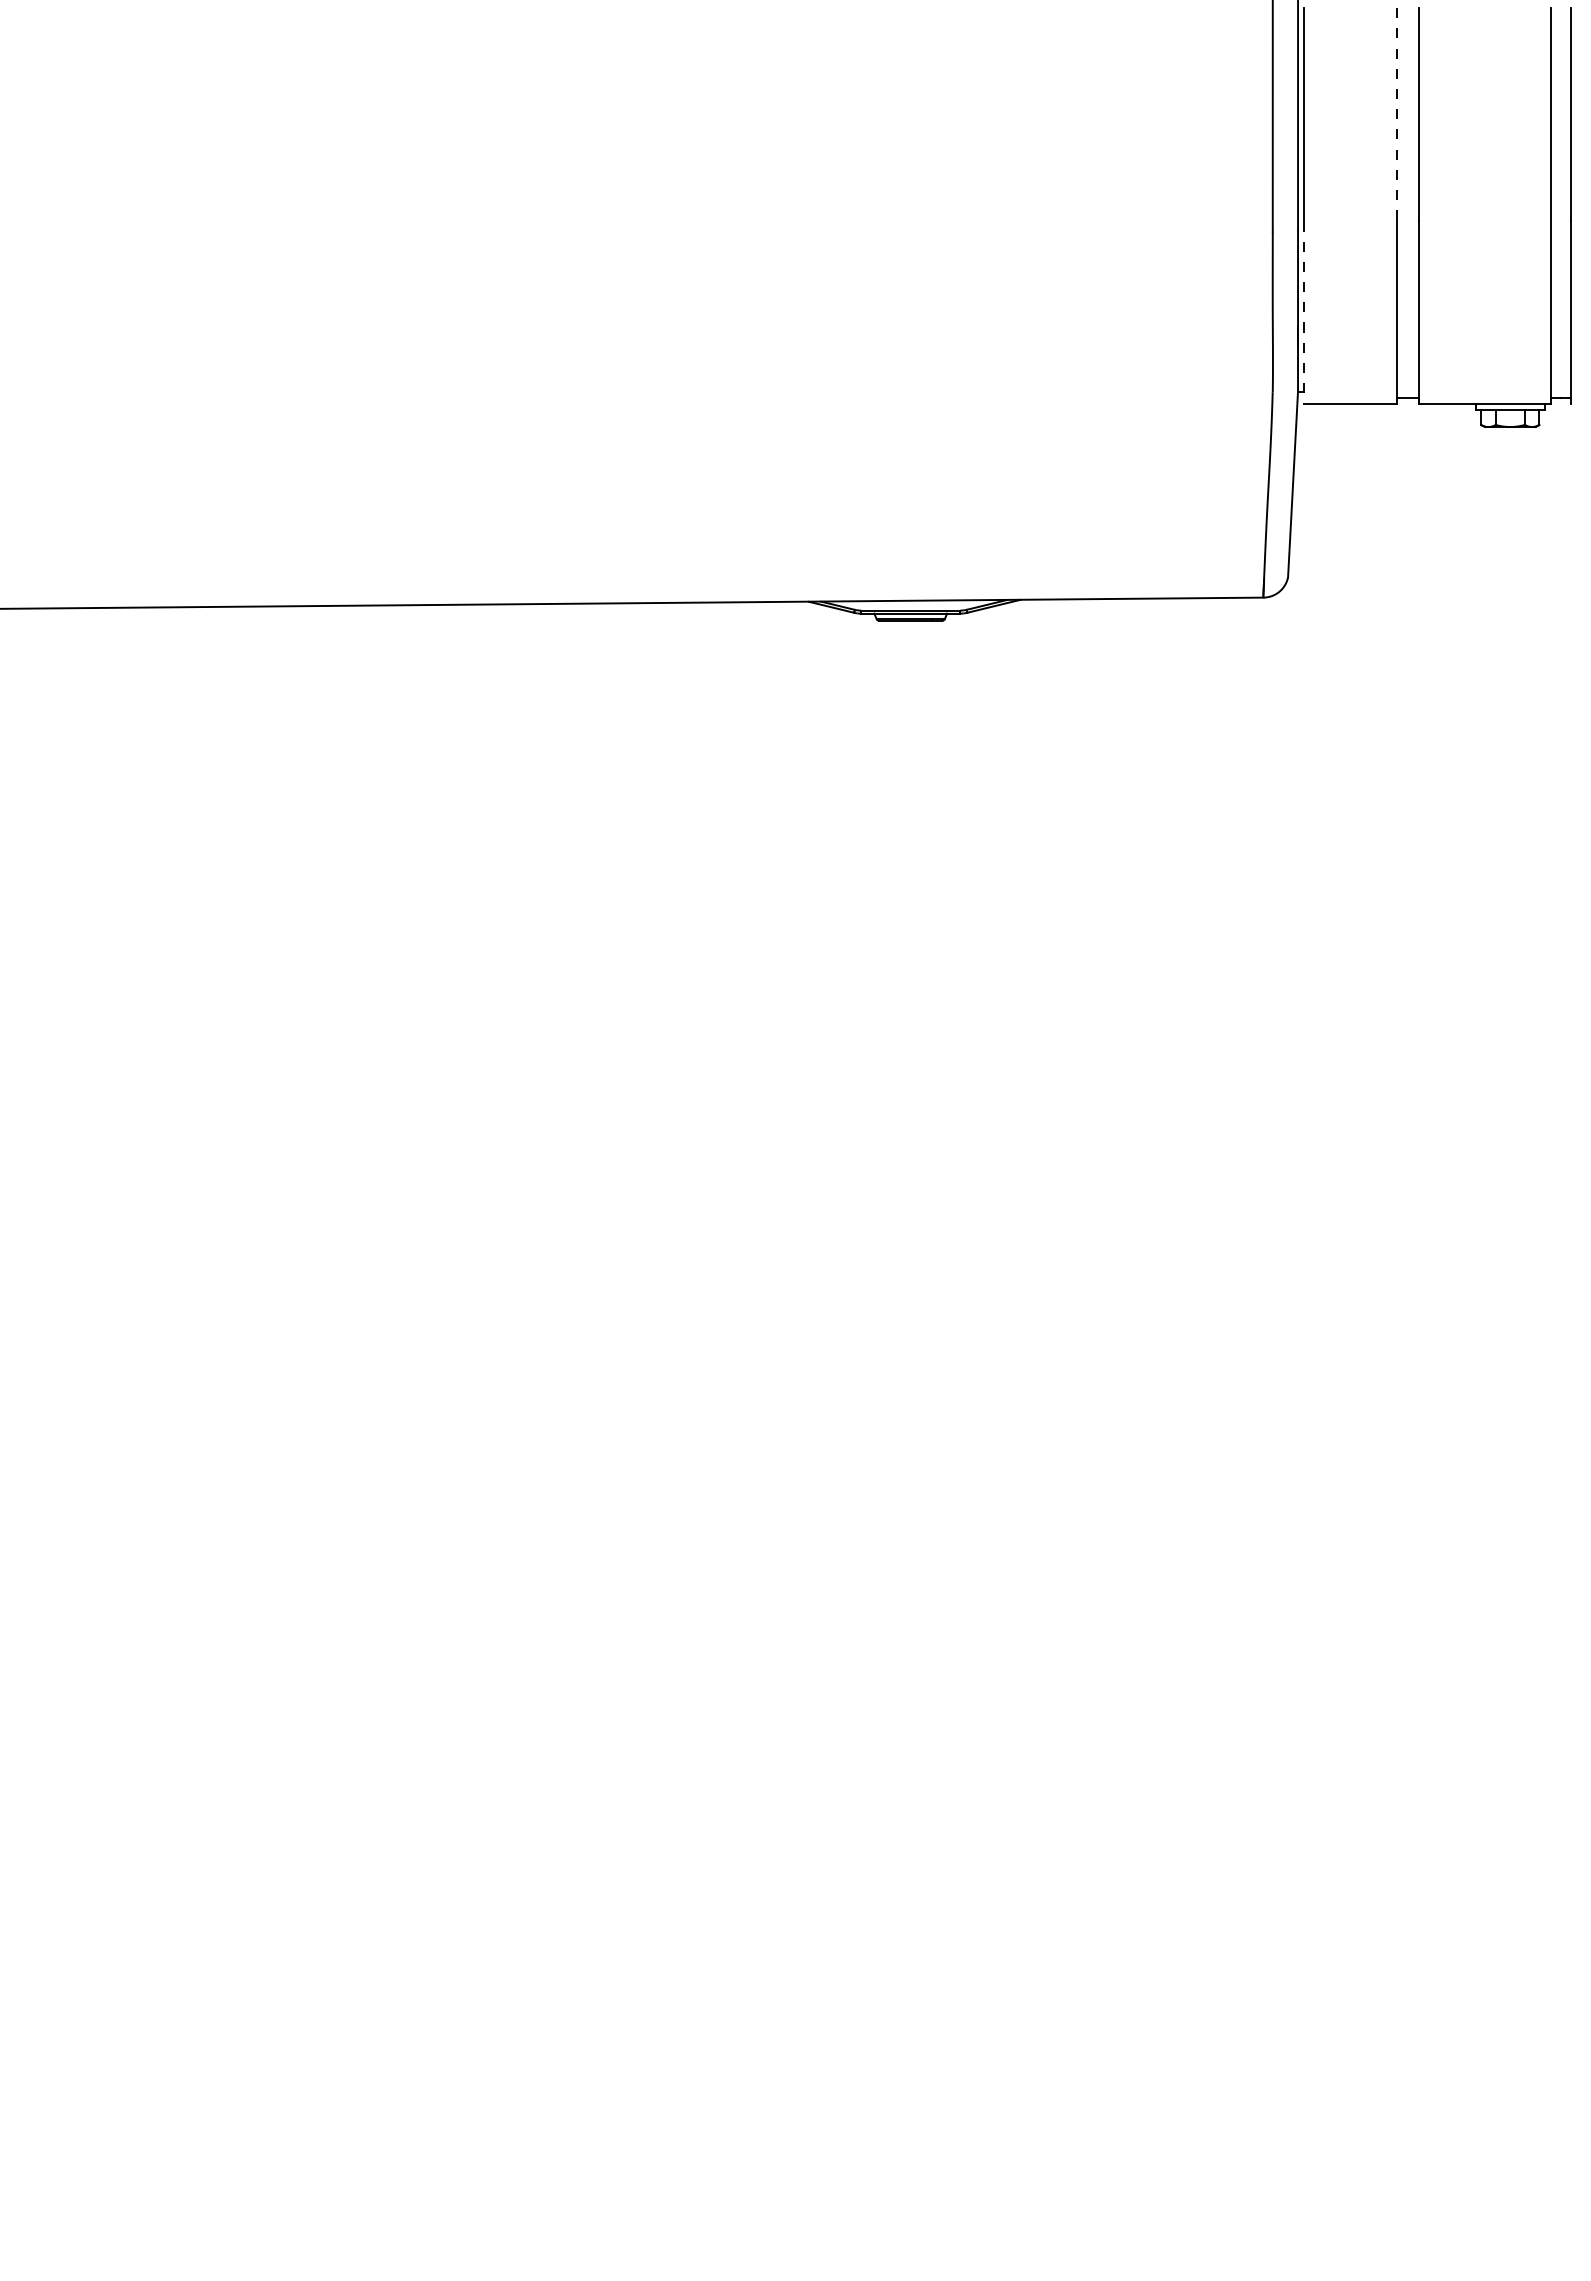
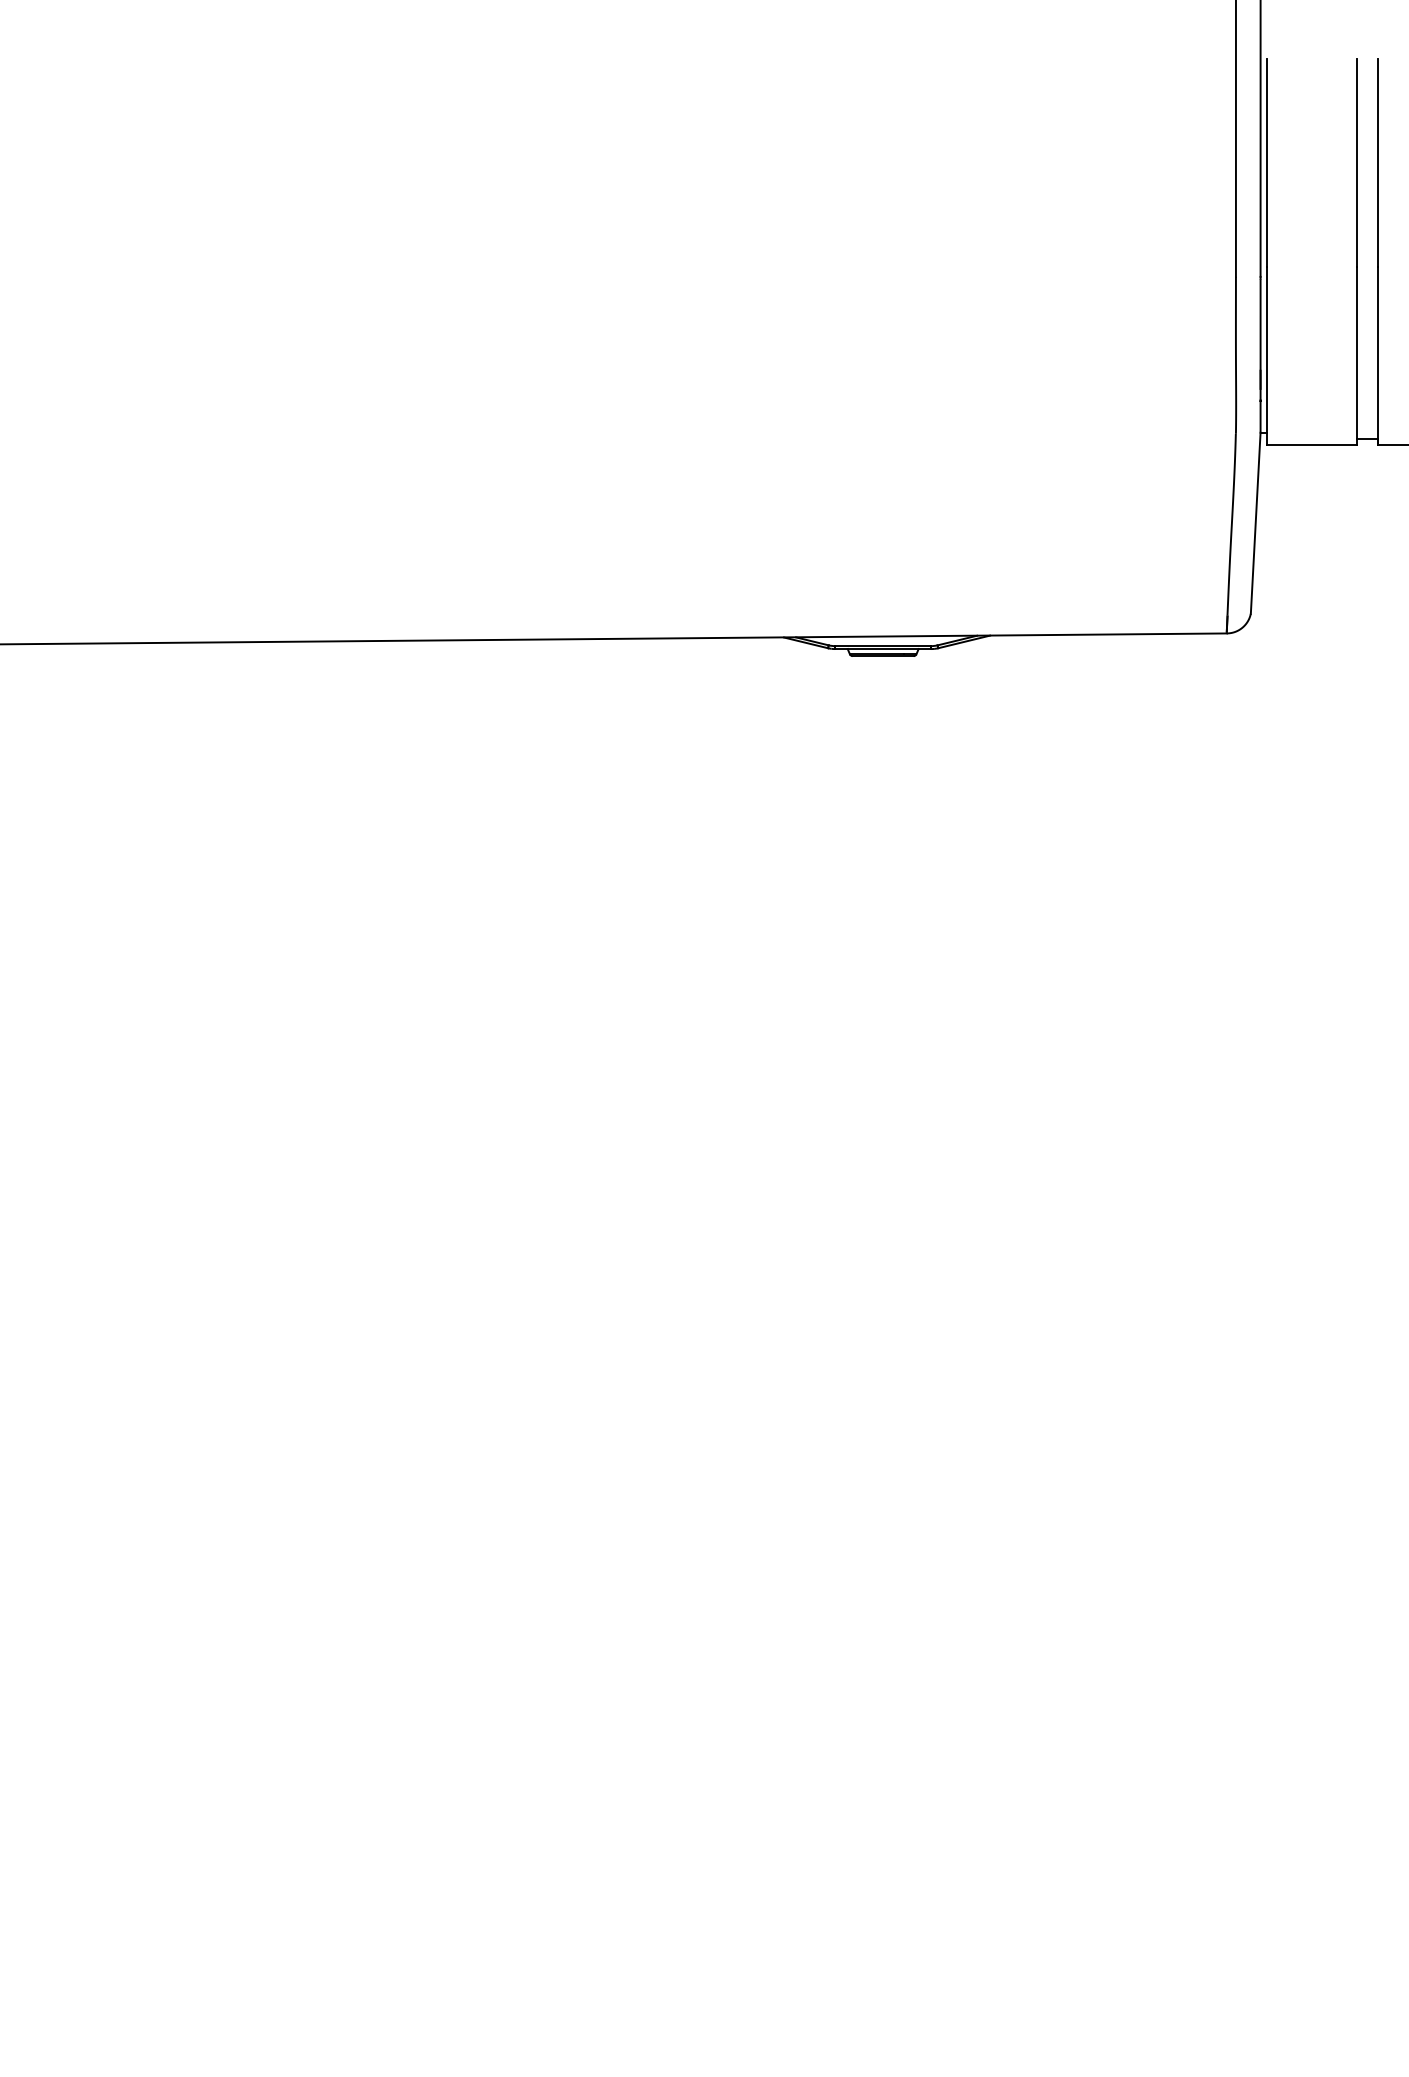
line: (1397, 114) -> (1357, 162), dashed -> solid
line: (1304, 313) -> (1266, 356), dashed -> solid

